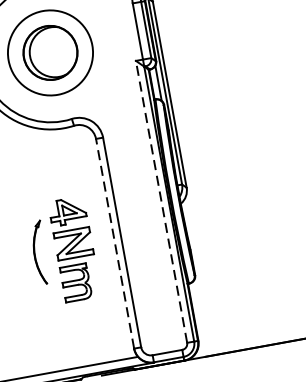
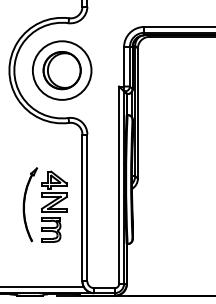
line: (162, 202) -> (119, 185), dashed -> solid
line: (115, 243) -> (82, 207), dashed -> solid
part: (40, 252) -> (30, 204), size x1.67

